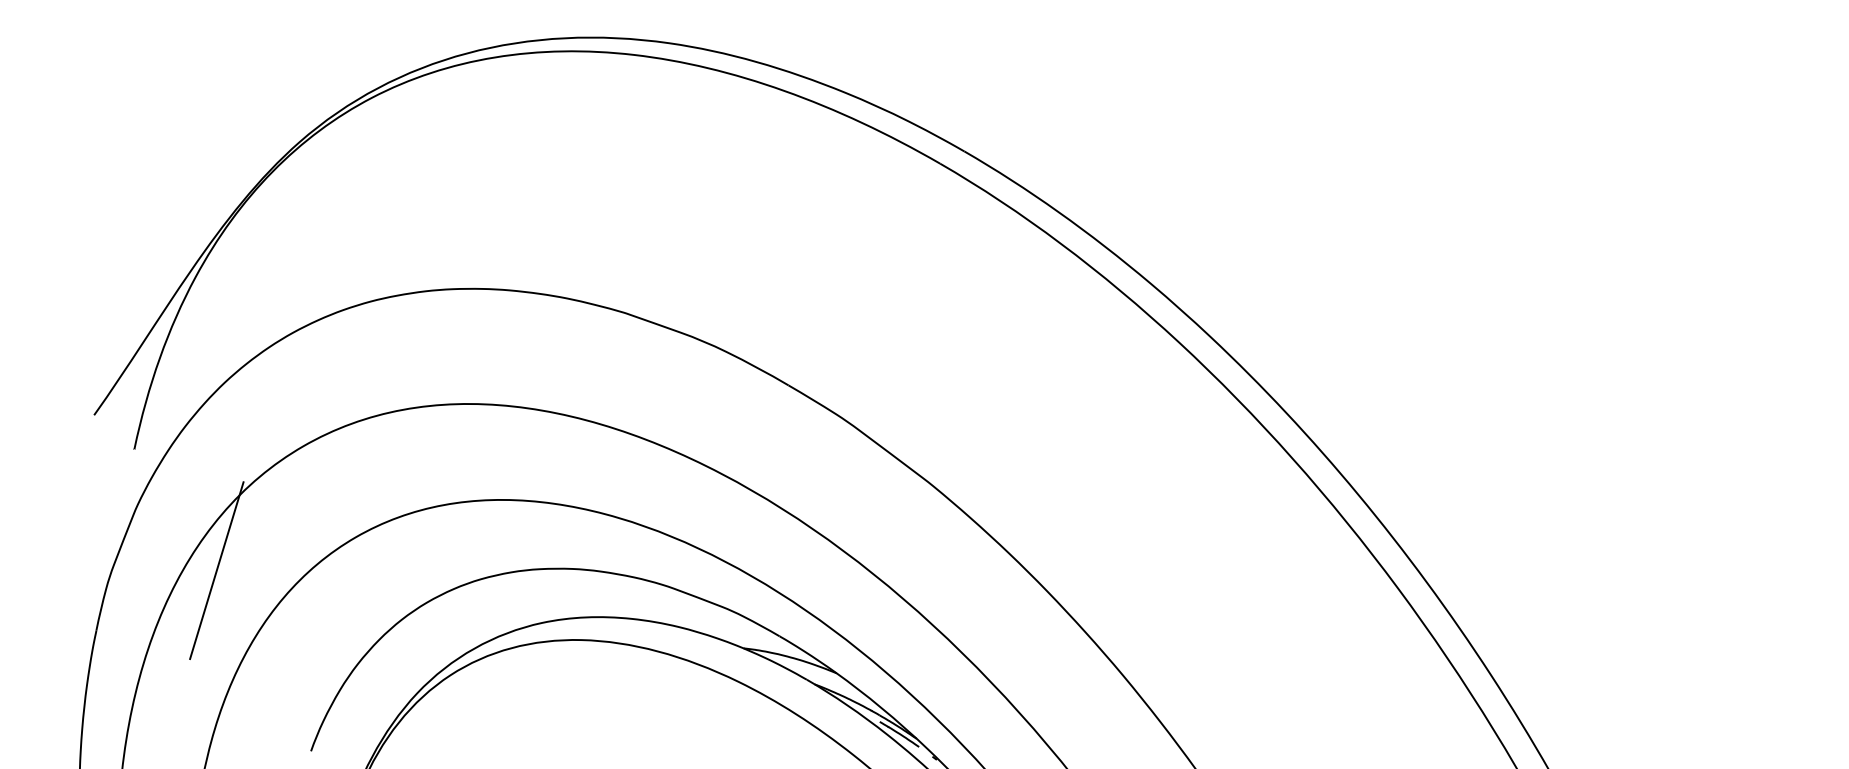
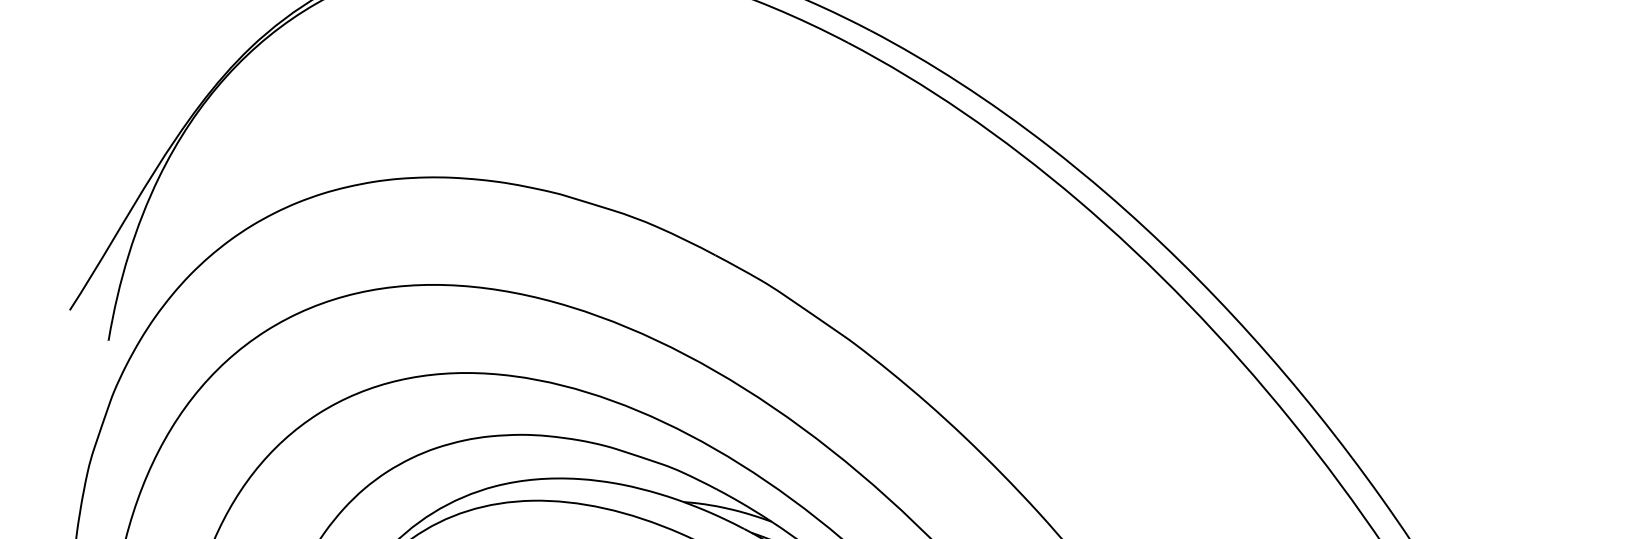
line: (216, 570) -> (189, 450), removed

